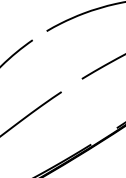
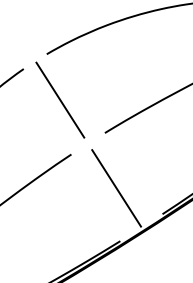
line: (54, 58) -> (59, 99), added
line: (88, 112) -> (115, 188), added

